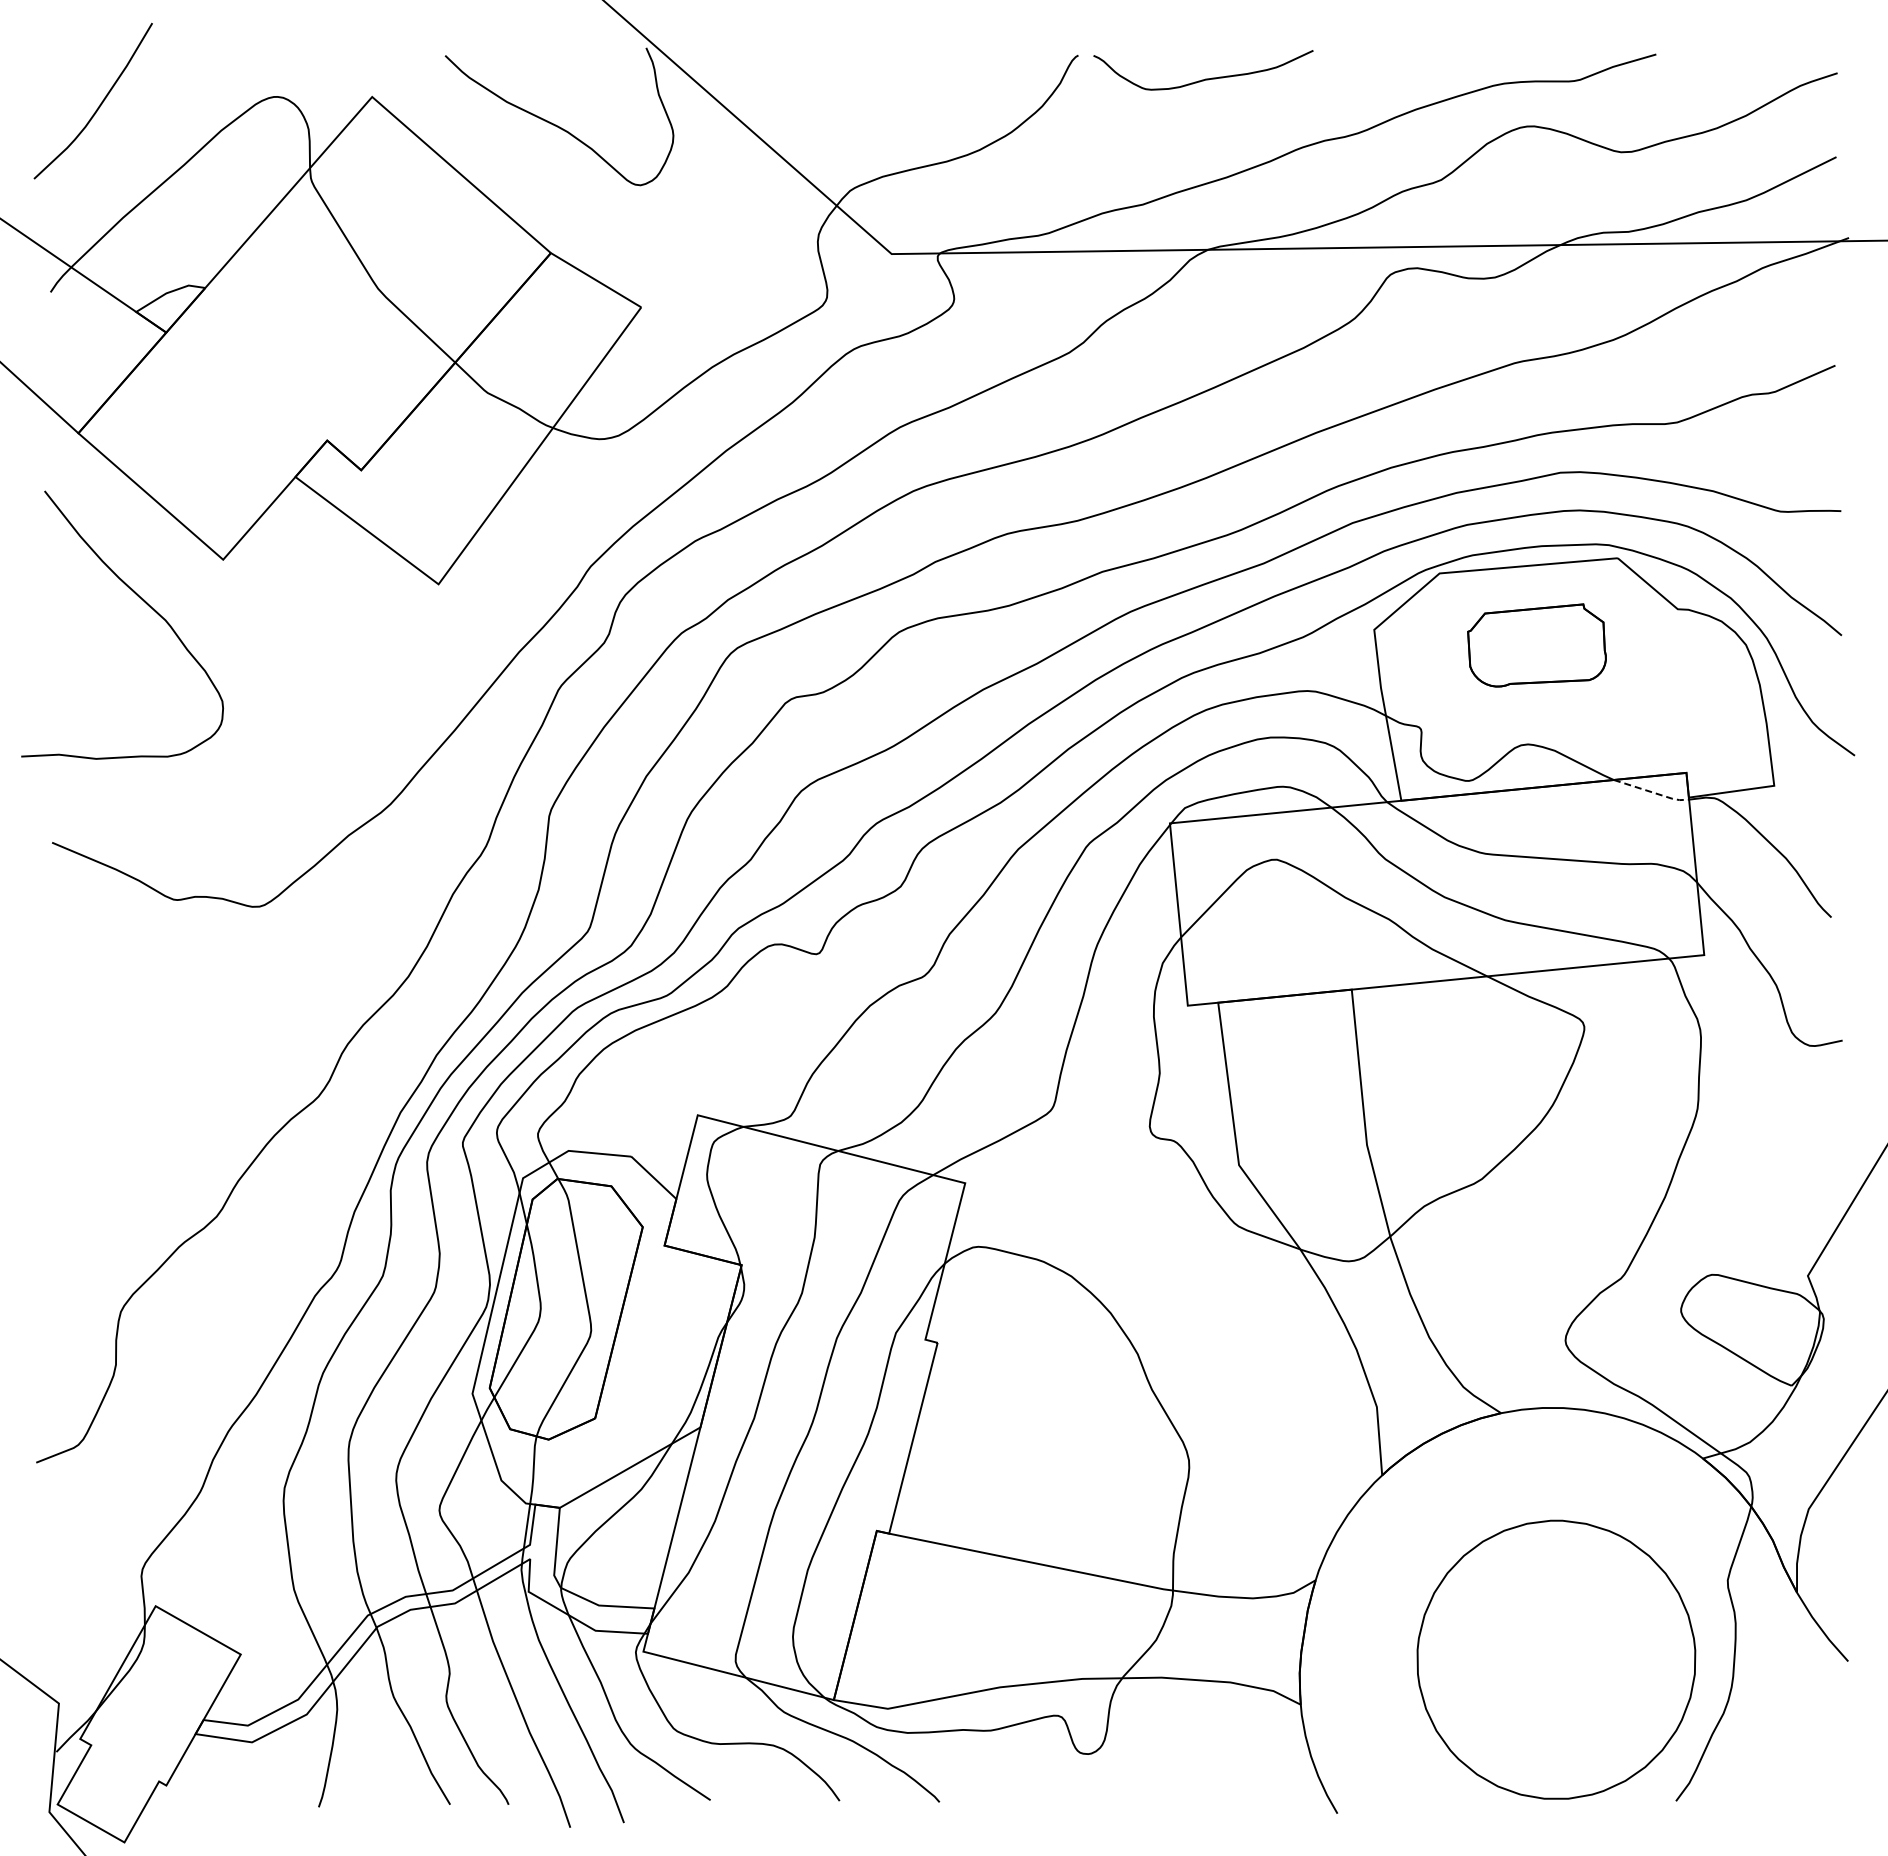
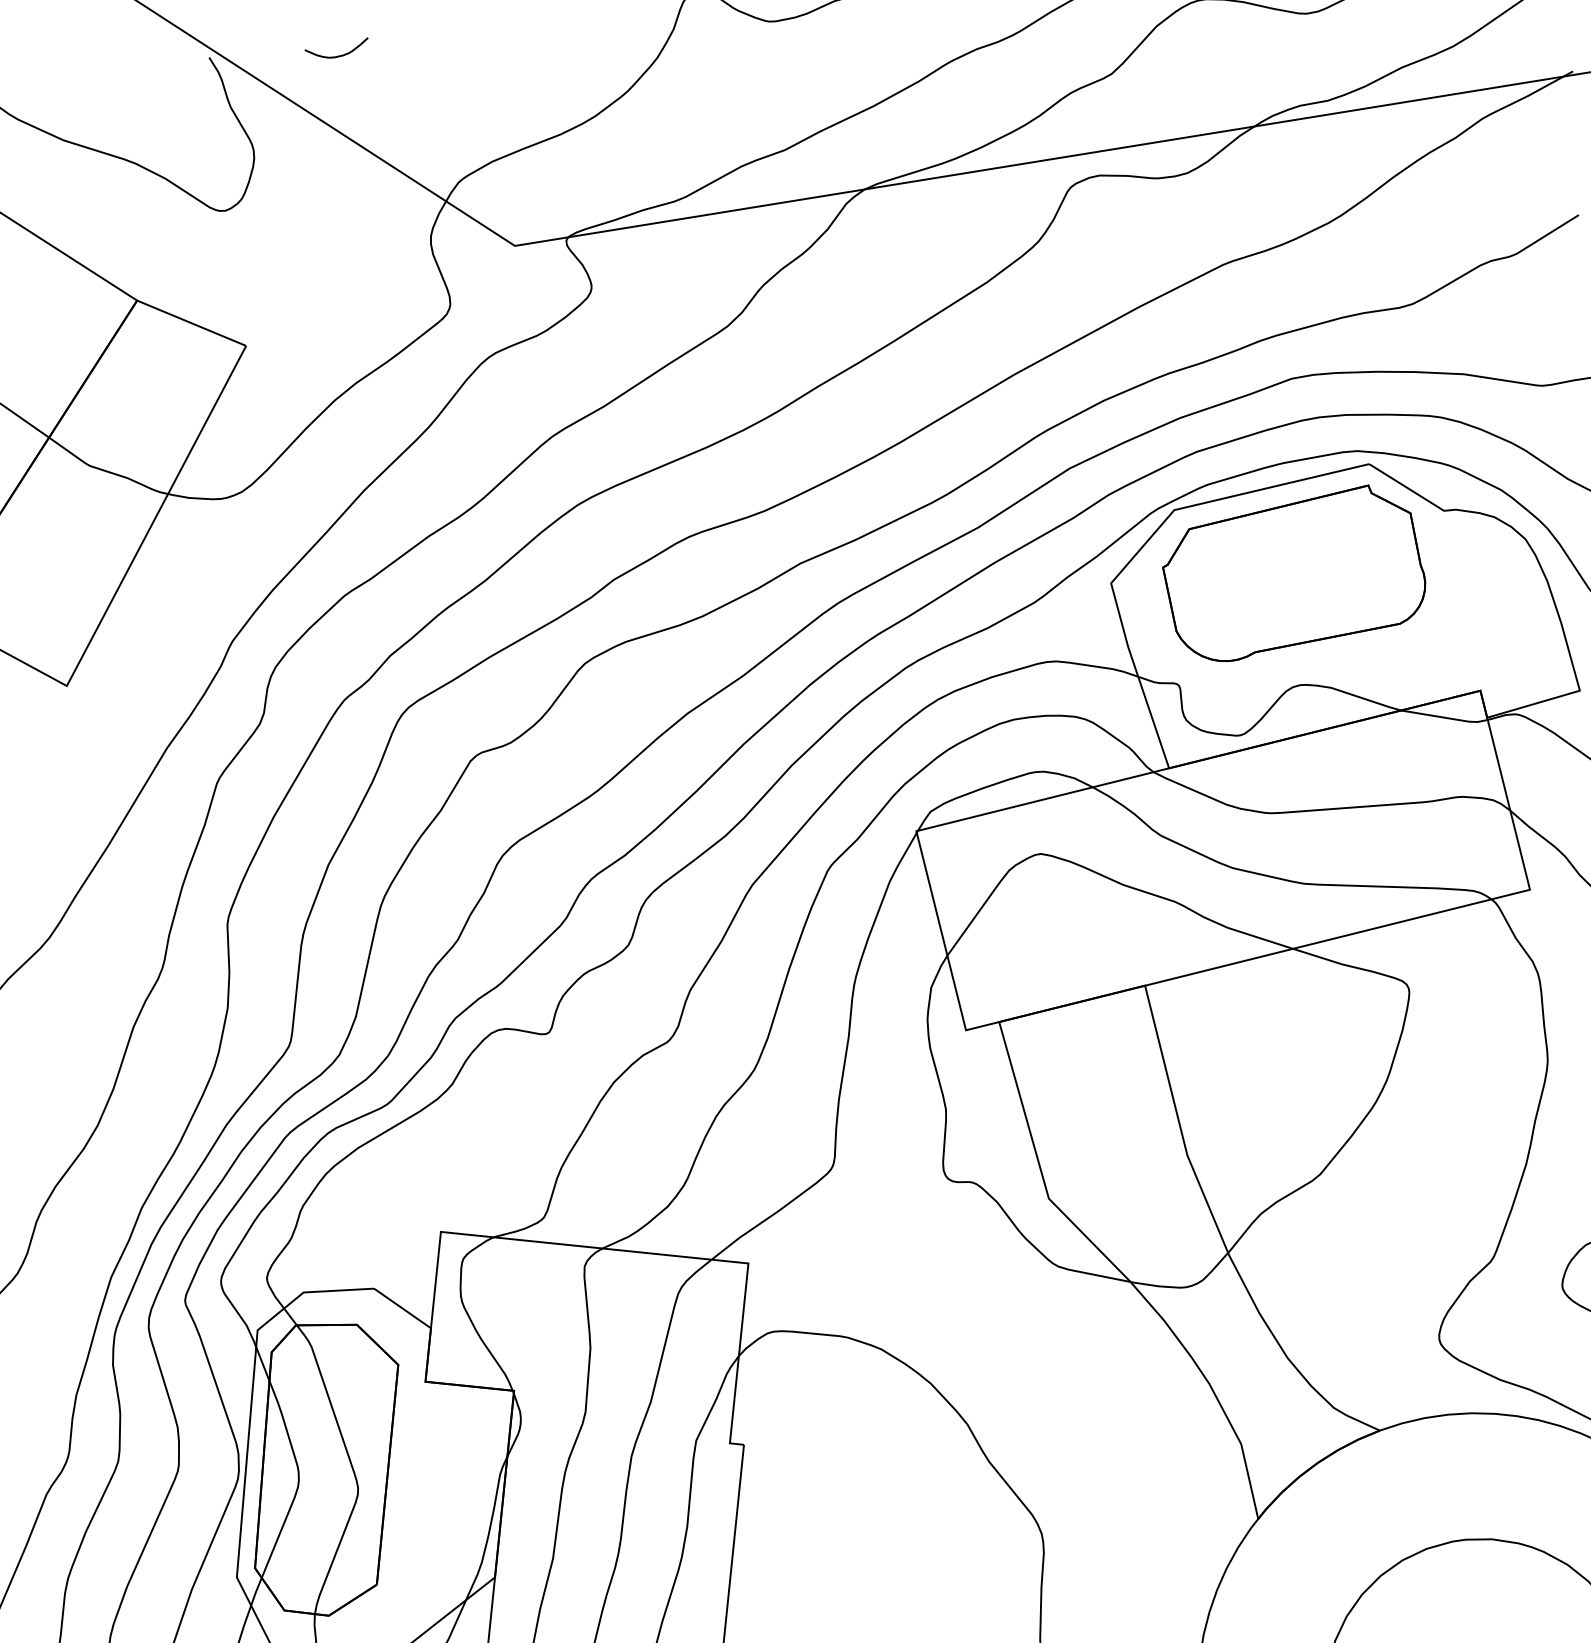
curve: (760, 62) -> (338, 55), added
part: (1536, 645) -> (1293, 574), size x1.67
line: (1652, 792) -> (1446, 718), dashed -> solid

